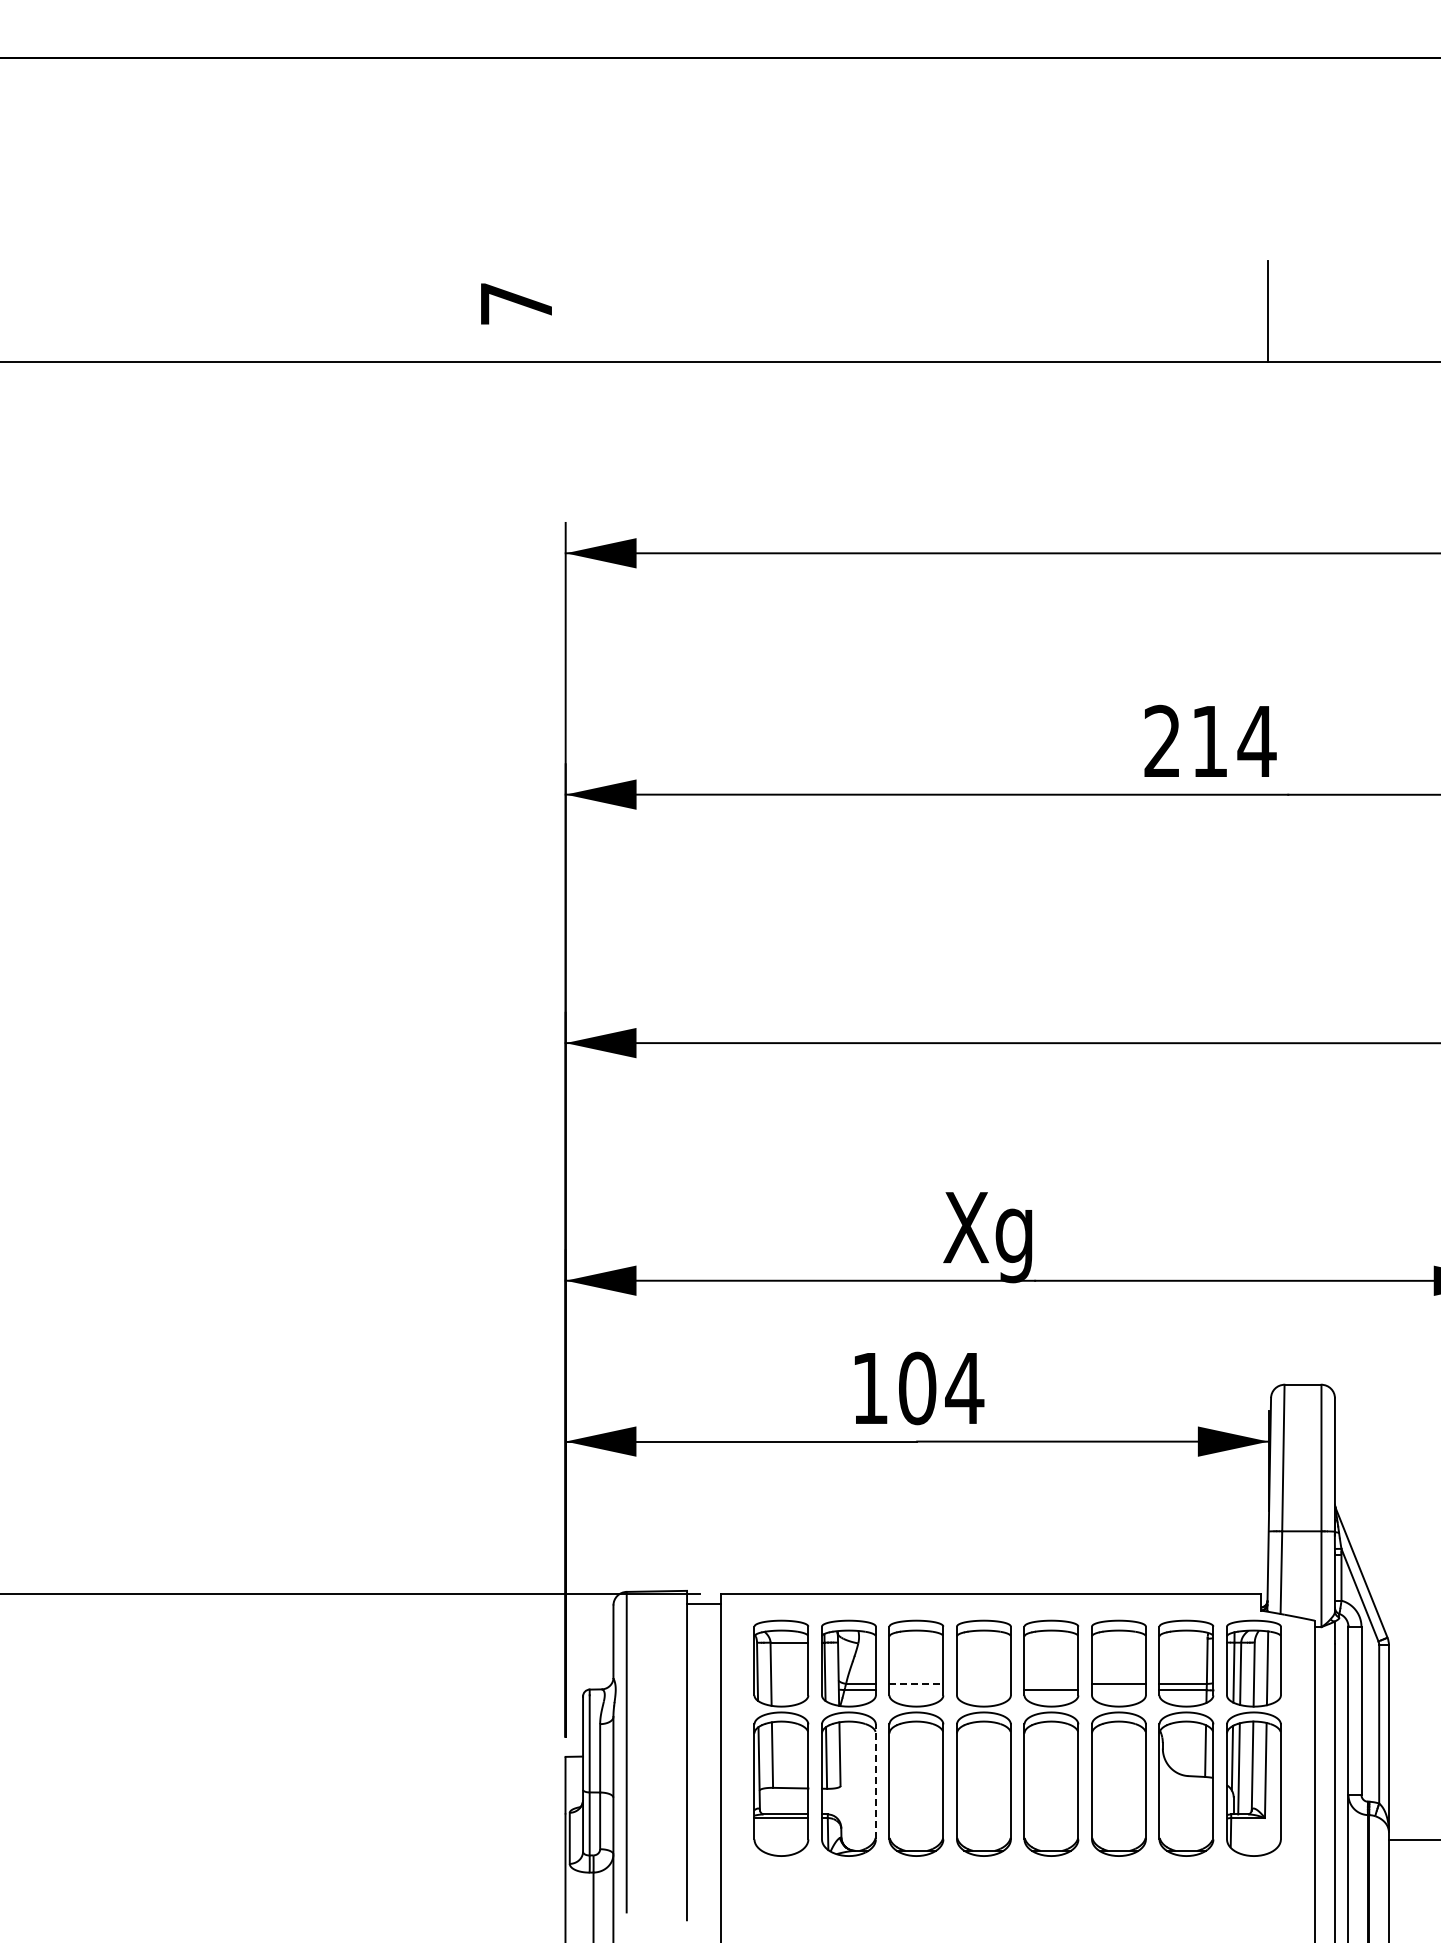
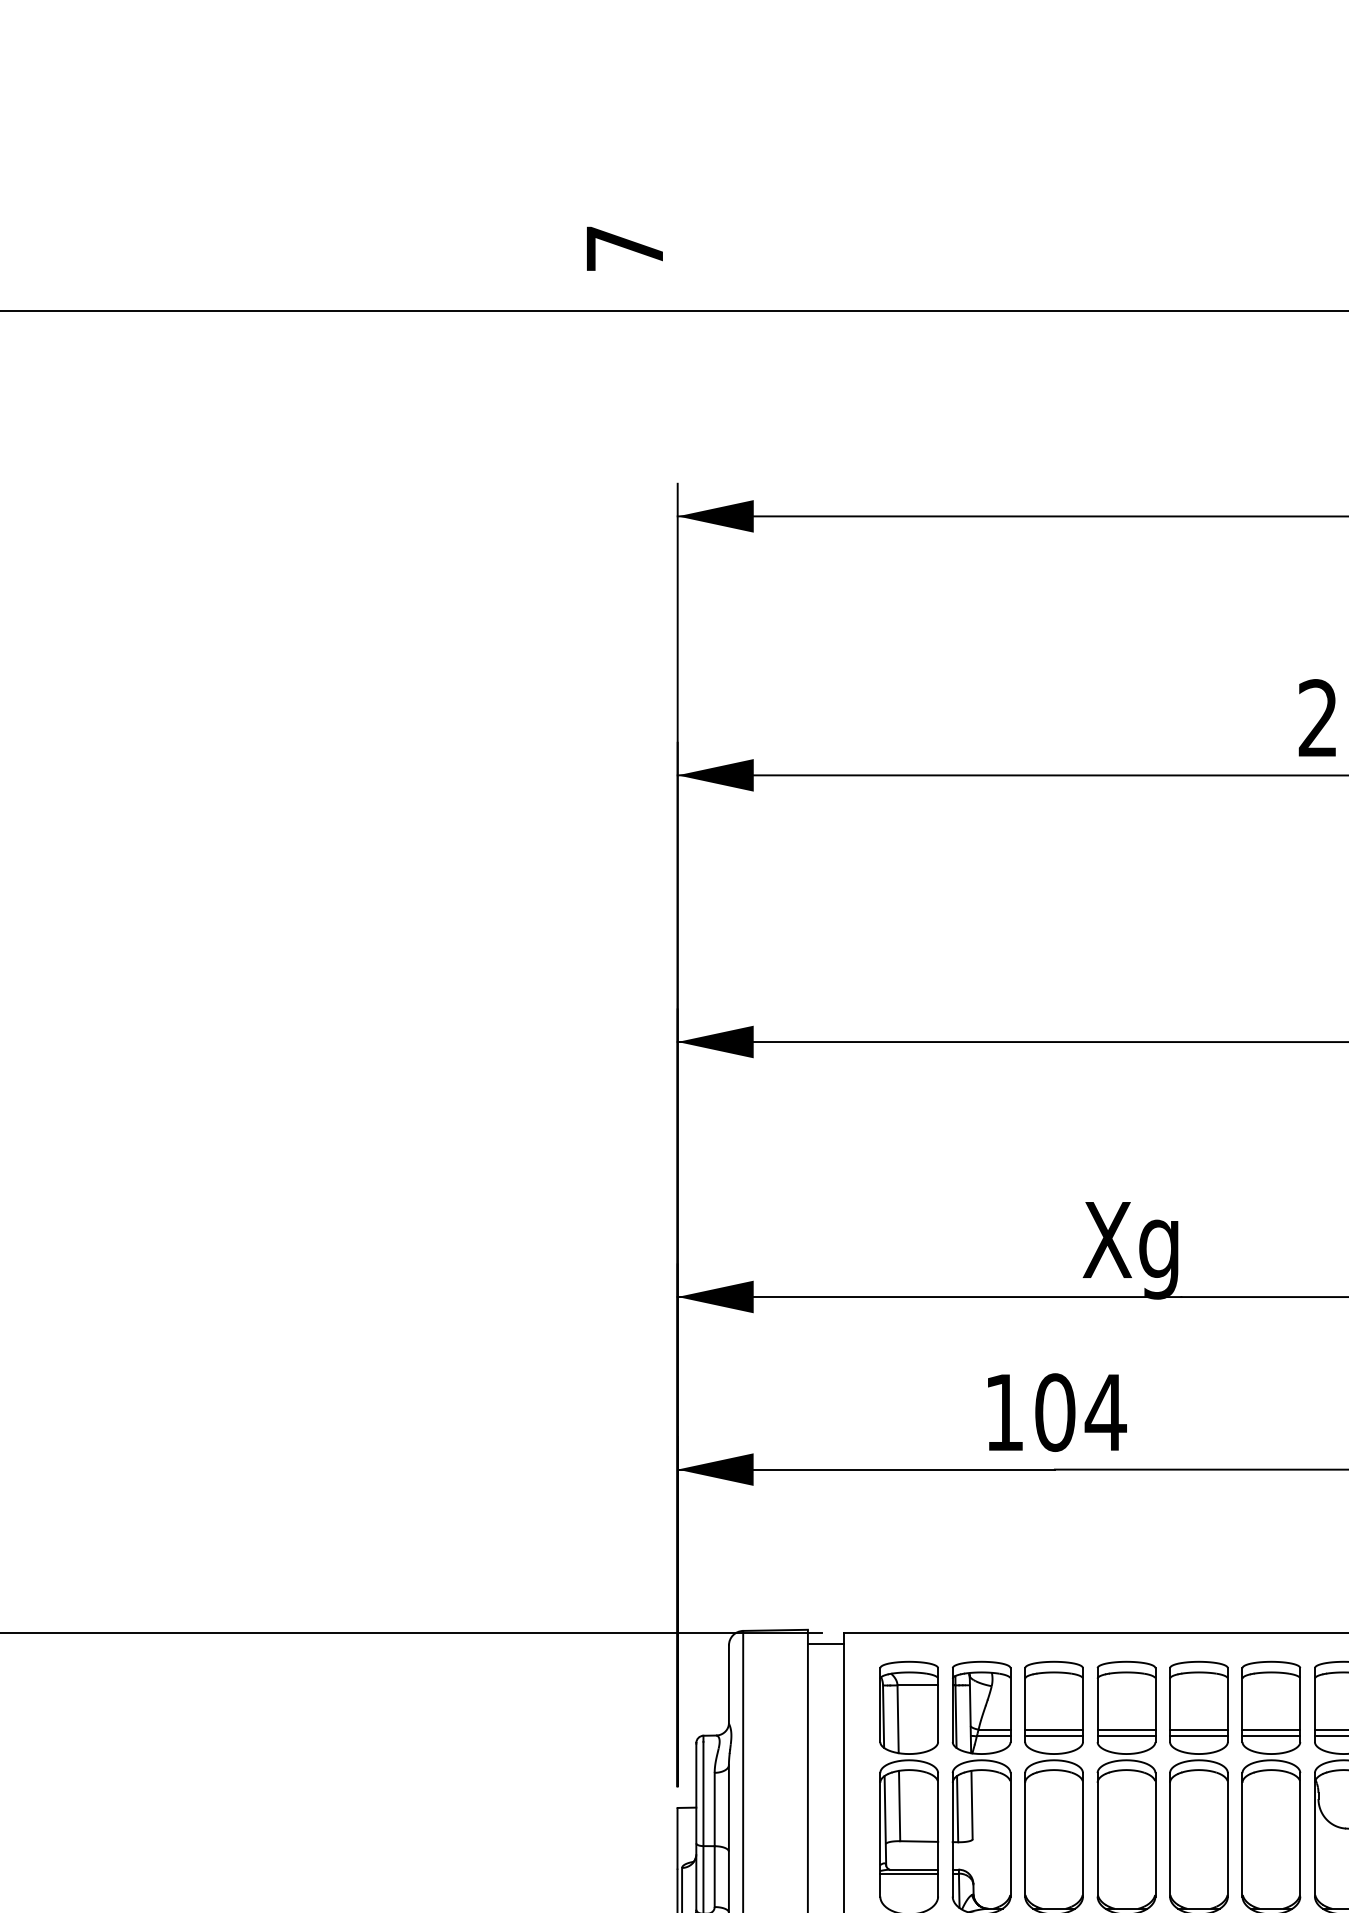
line: (916, 1683) -> (1054, 1729), dashed -> solid
line: (983, 1683) -> (1126, 1729), added
line: (1051, 1683) -> (1199, 1729), added
line: (916, 1690) -> (1054, 1736), added
line: (983, 1690) -> (1126, 1736), added
line: (1118, 1690) -> (1270, 1736), added
line: (875, 1781) -> (1010, 1834), dashed -> solid

